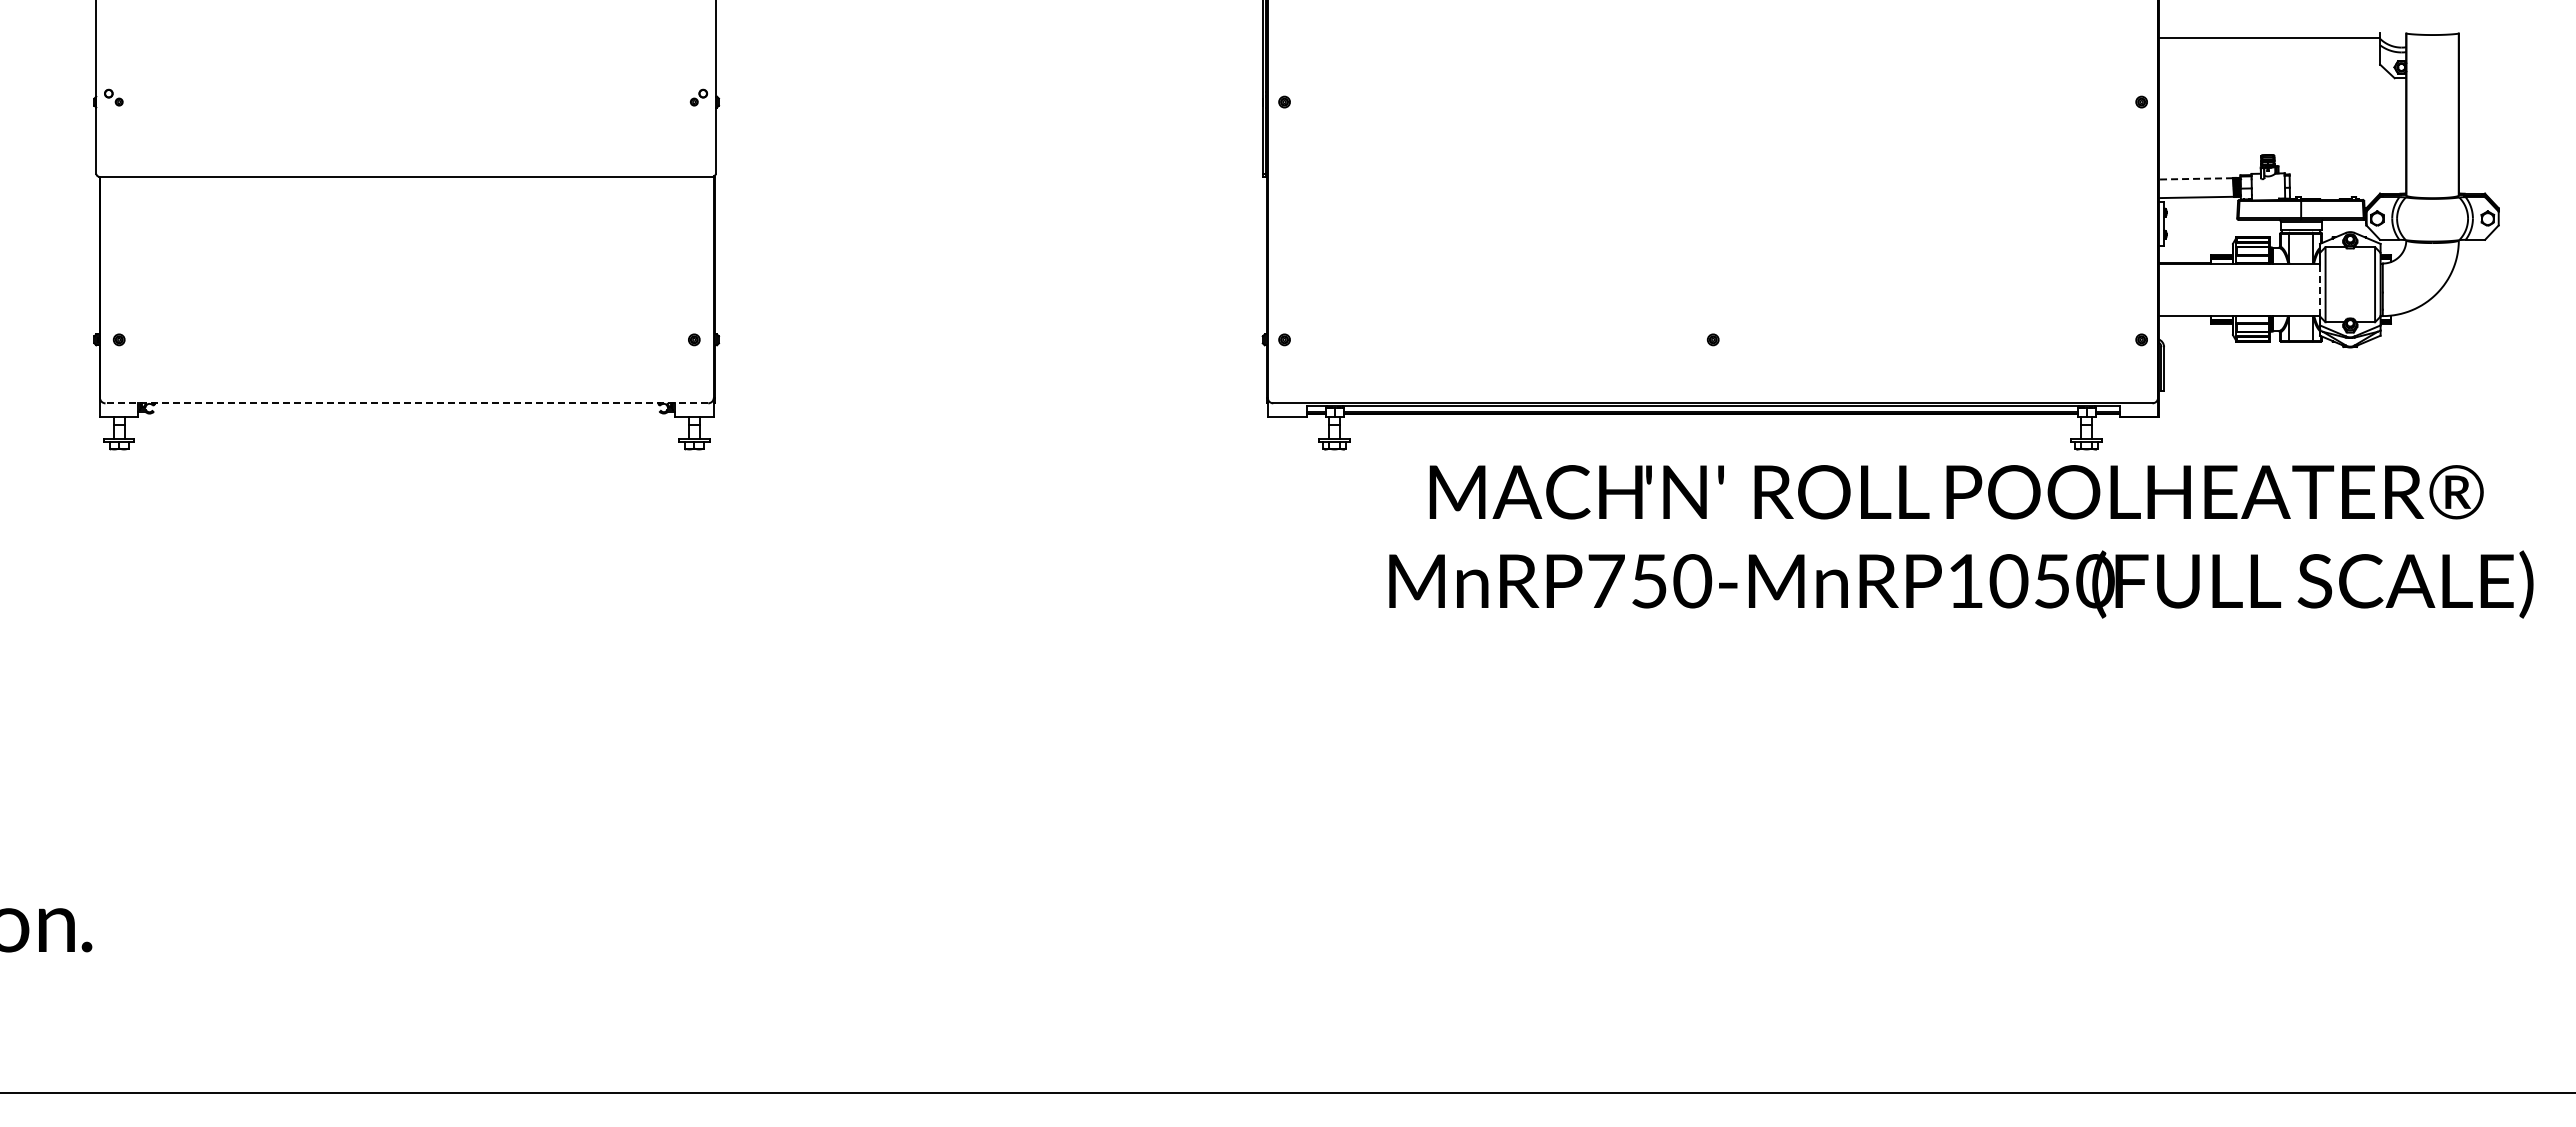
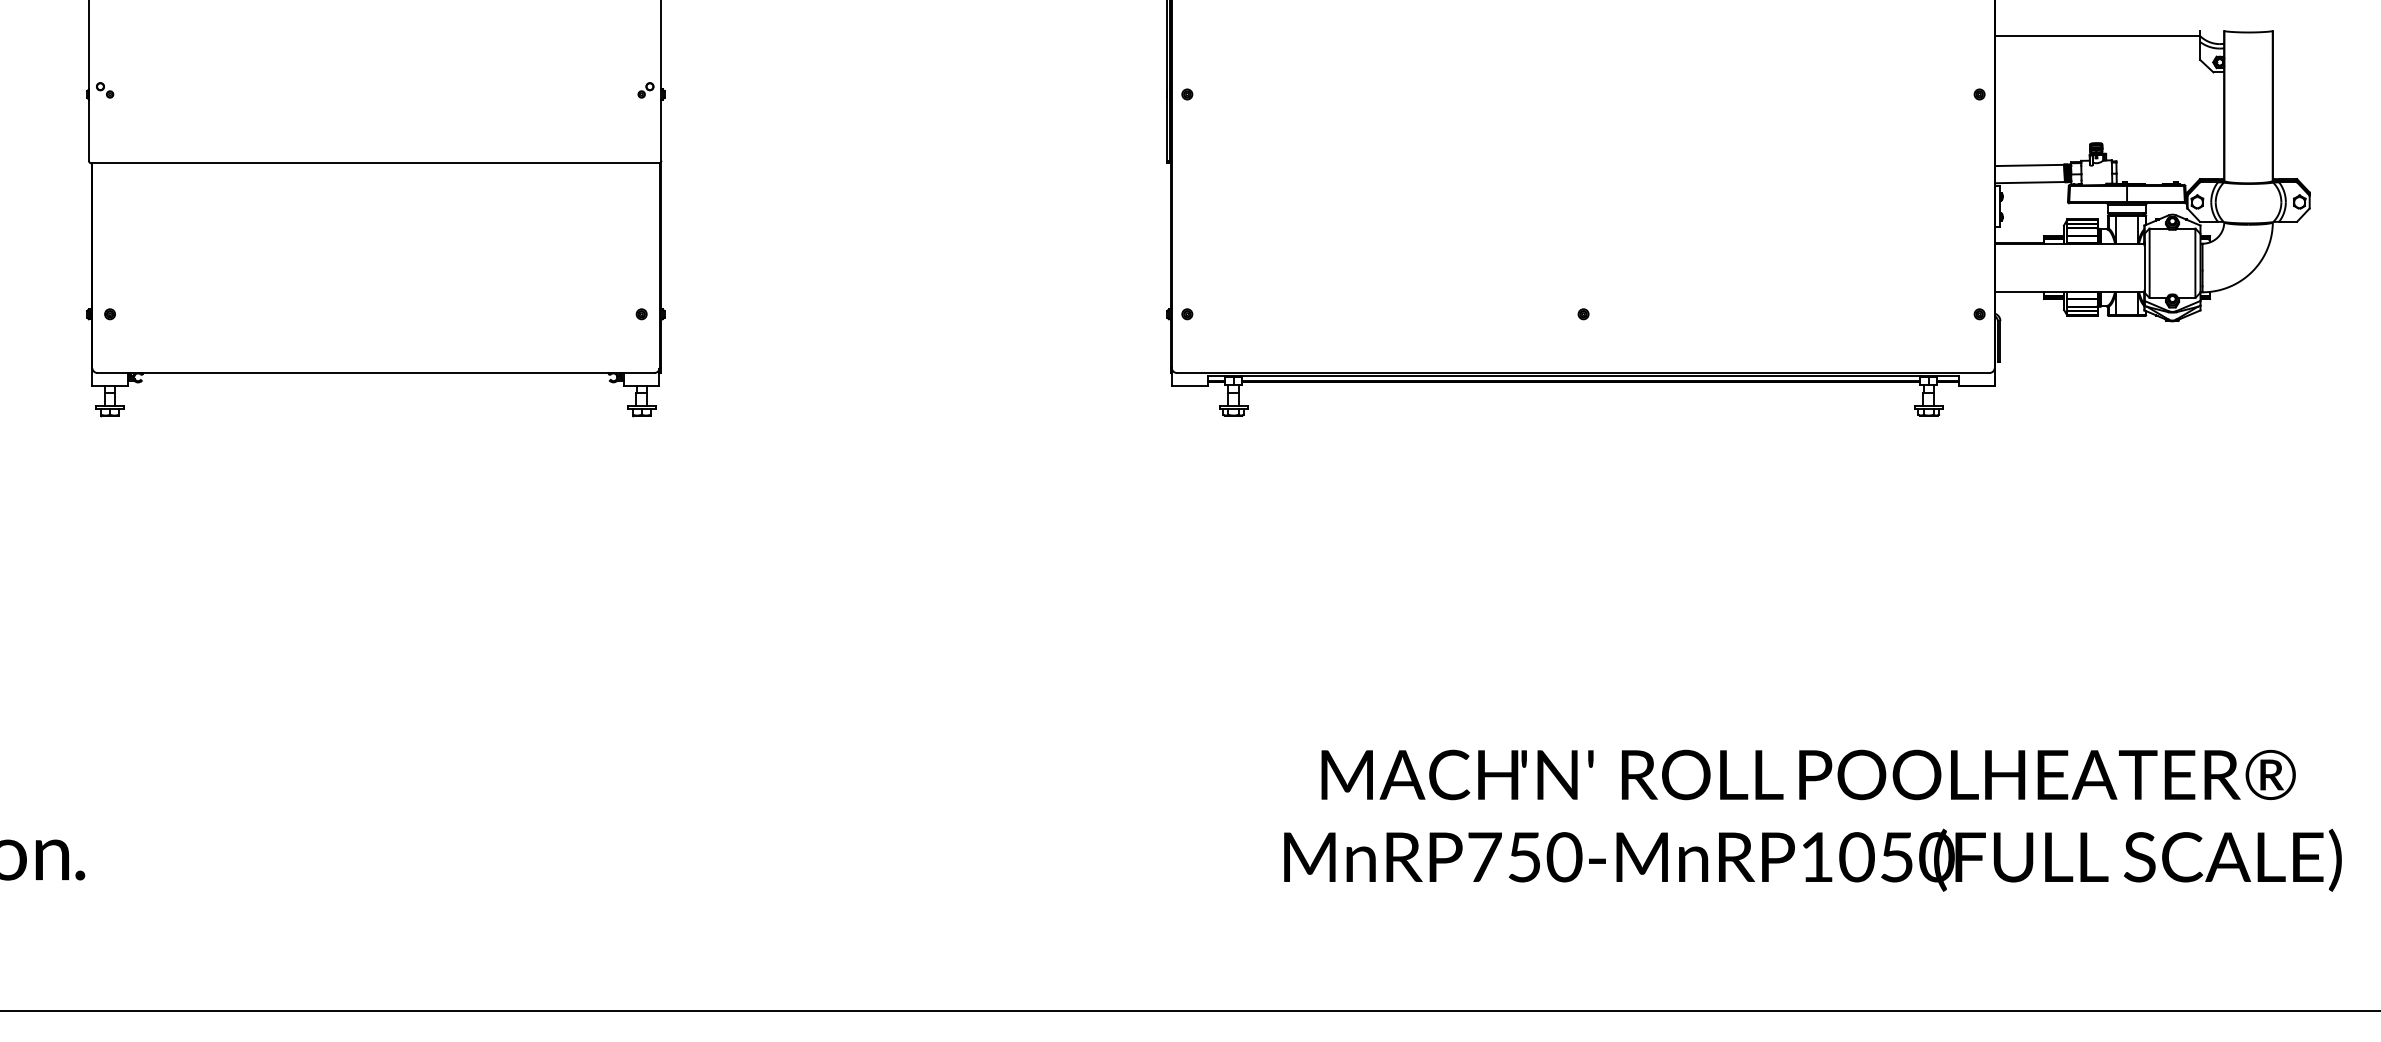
line: (2195, 178) -> (2029, 165), dashed -> solid
line: (2320, 289) -> (2144, 267), dashed -> solid
line: (406, 403) -> (375, 373), dashed -> solid
text: (1961, 541) -> (1813, 820), moved

